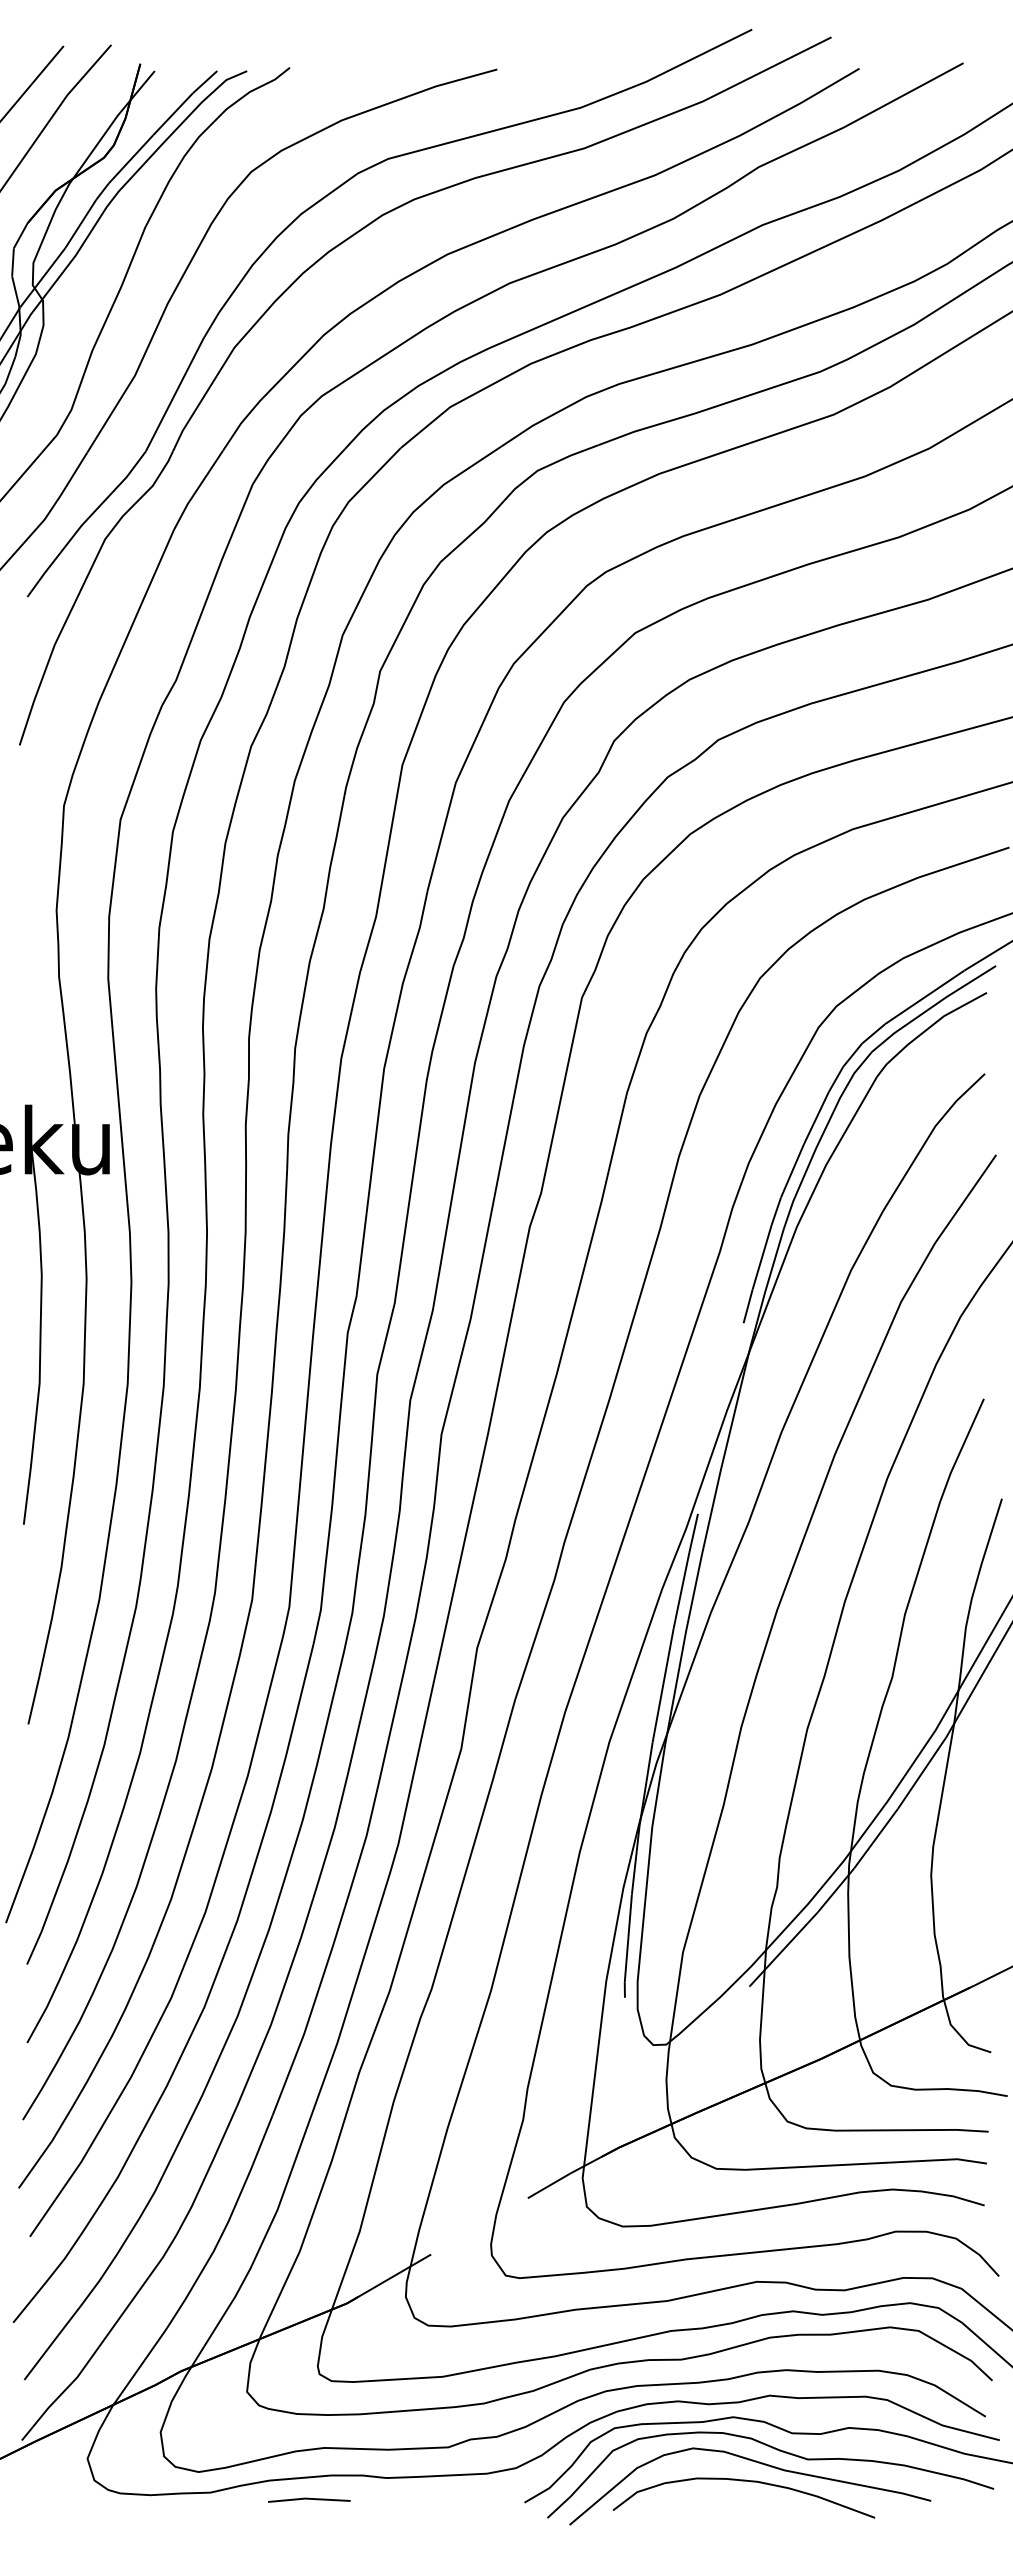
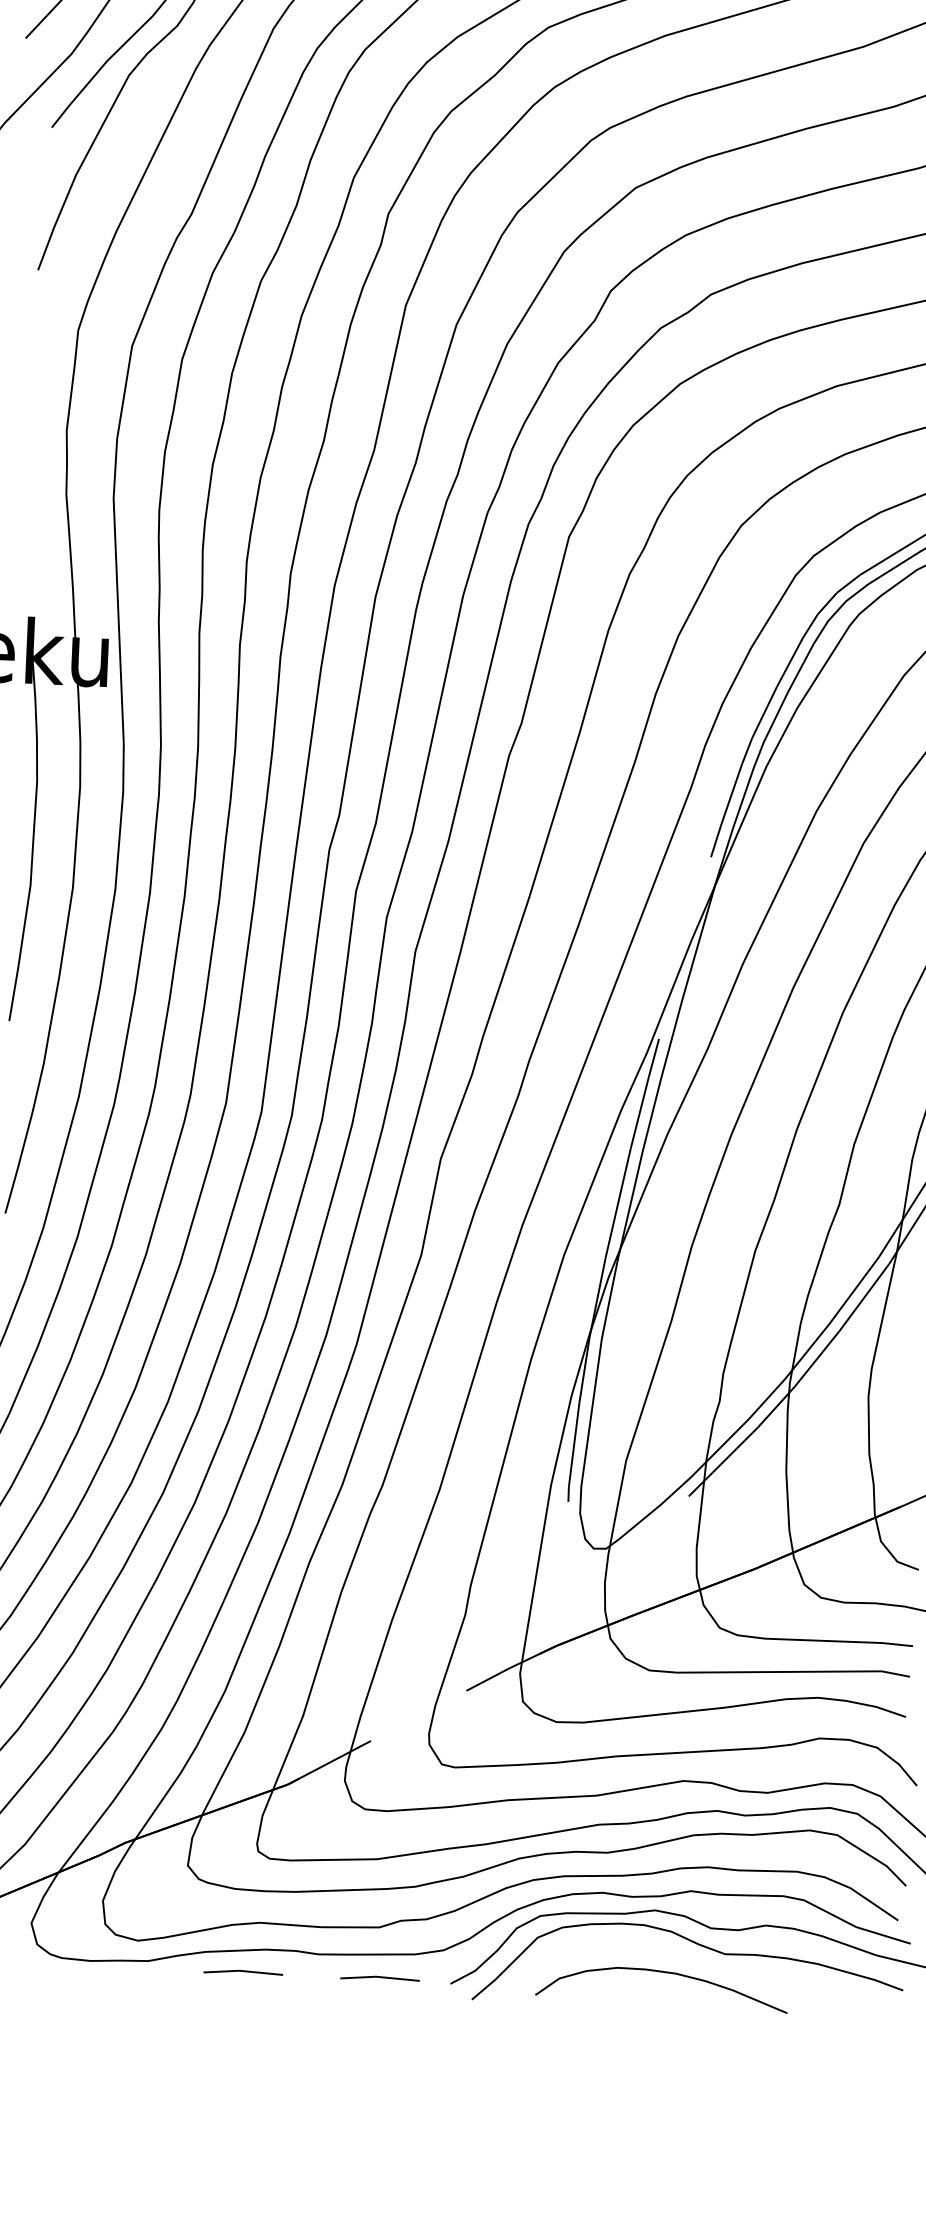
curve: (758, 2463) -> (677, 1956), removed
line: (451, 2499) -> (380, 1977), added

